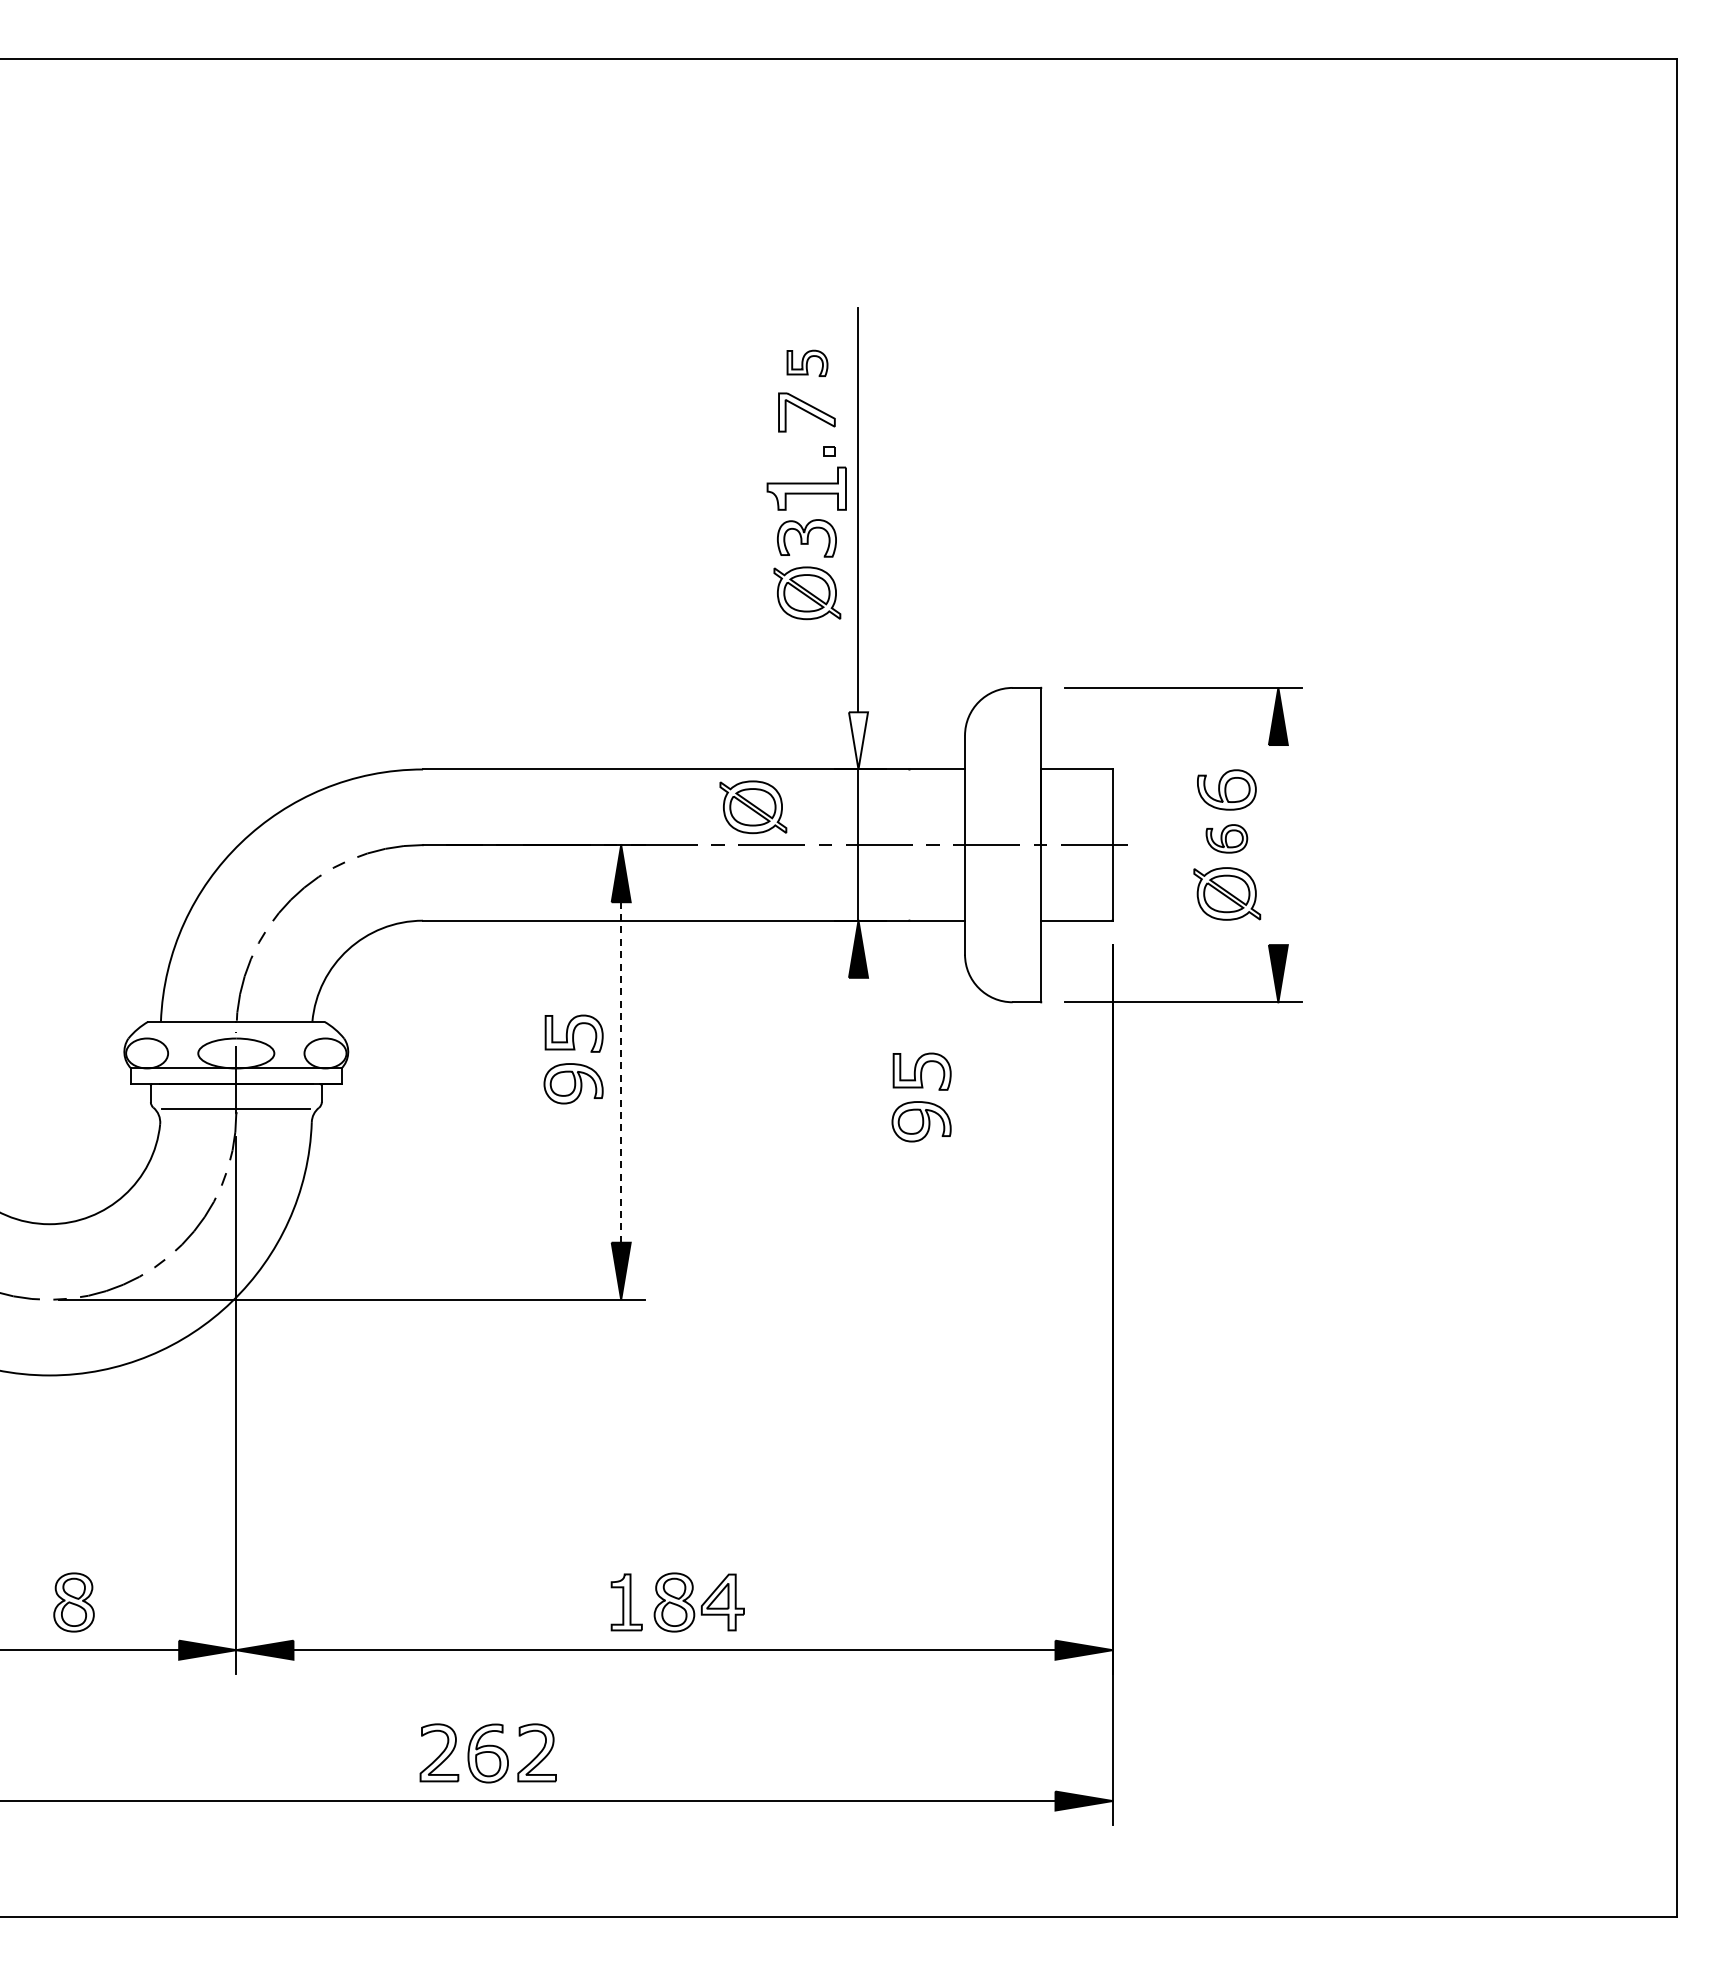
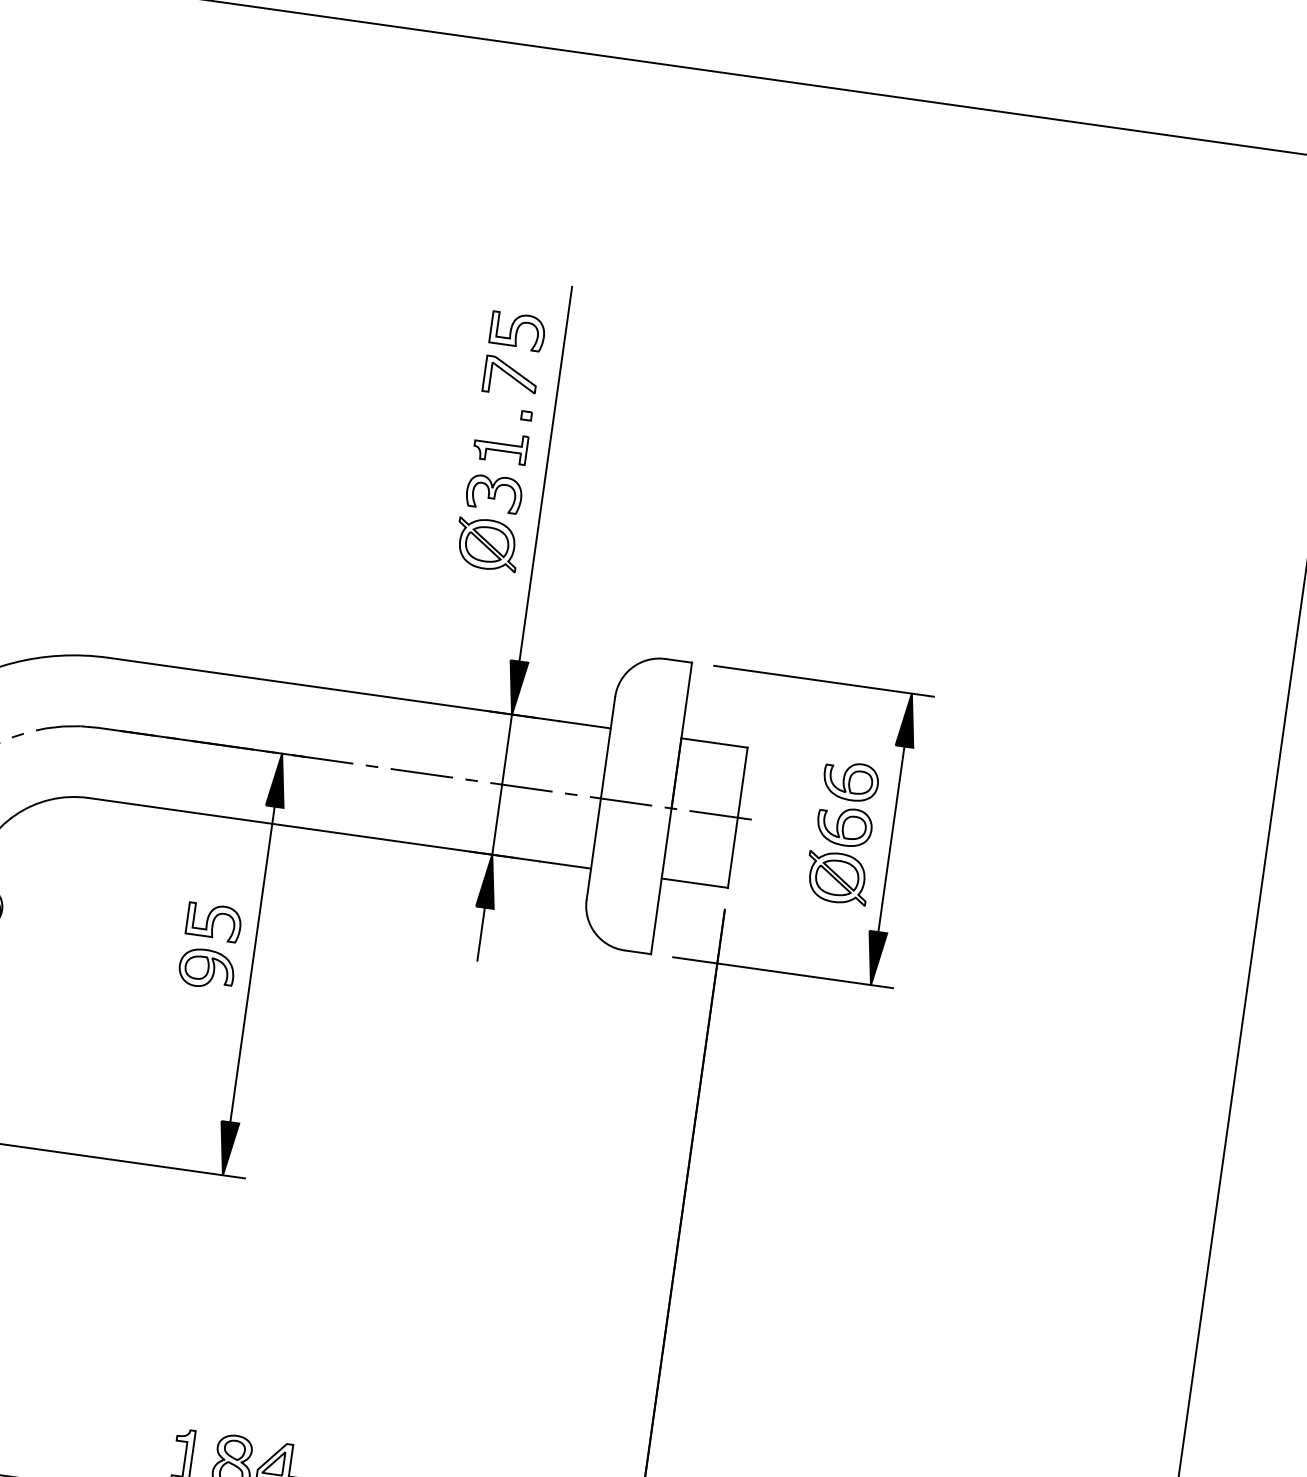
part: (807, 363) -> (517, 331), size x1.43
part: (806, 488) -> (500, 447), size x0.71
fill: (858, 740) -> (515, 687), added
part: (753, 807) -> (409, 736), removed
part: (1226, 838) -> (844, 826), size x1.43
line: (1278, 845) -> (891, 839), added
line: (858, 1006) -> (481, 934), added
line: (621, 1071) -> (252, 963), dashed -> solid
part: (921, 1097) -> (527, 1026), removed

